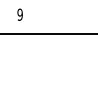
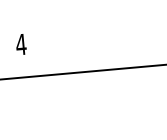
text: (20, 14) -> (21, 44), 9 -> 4

